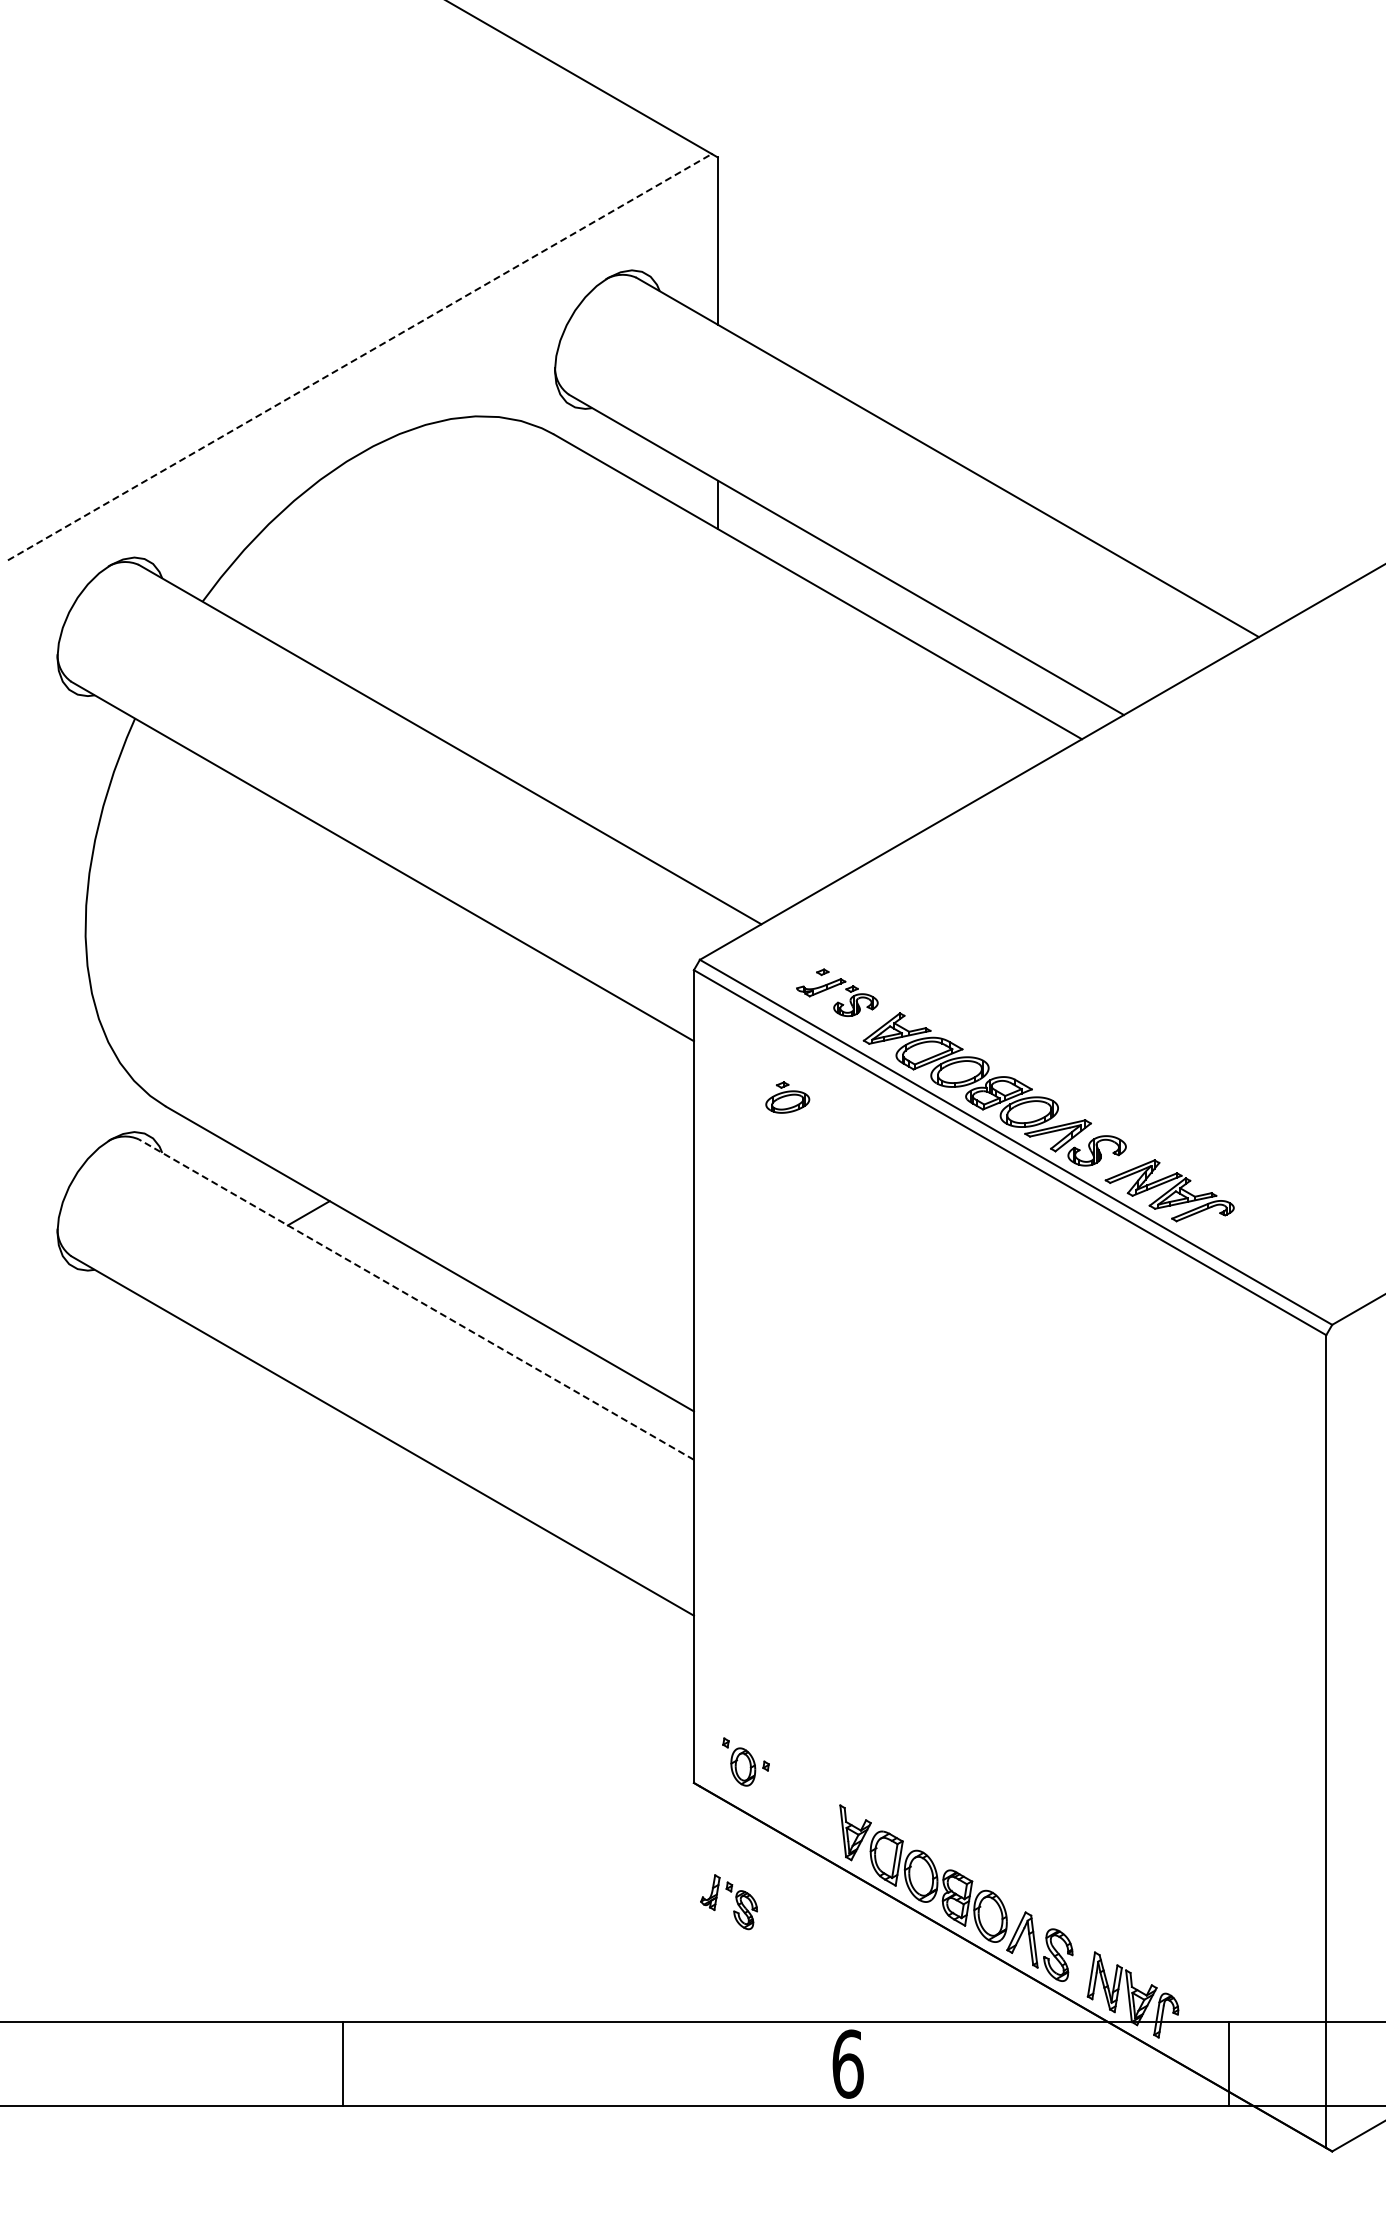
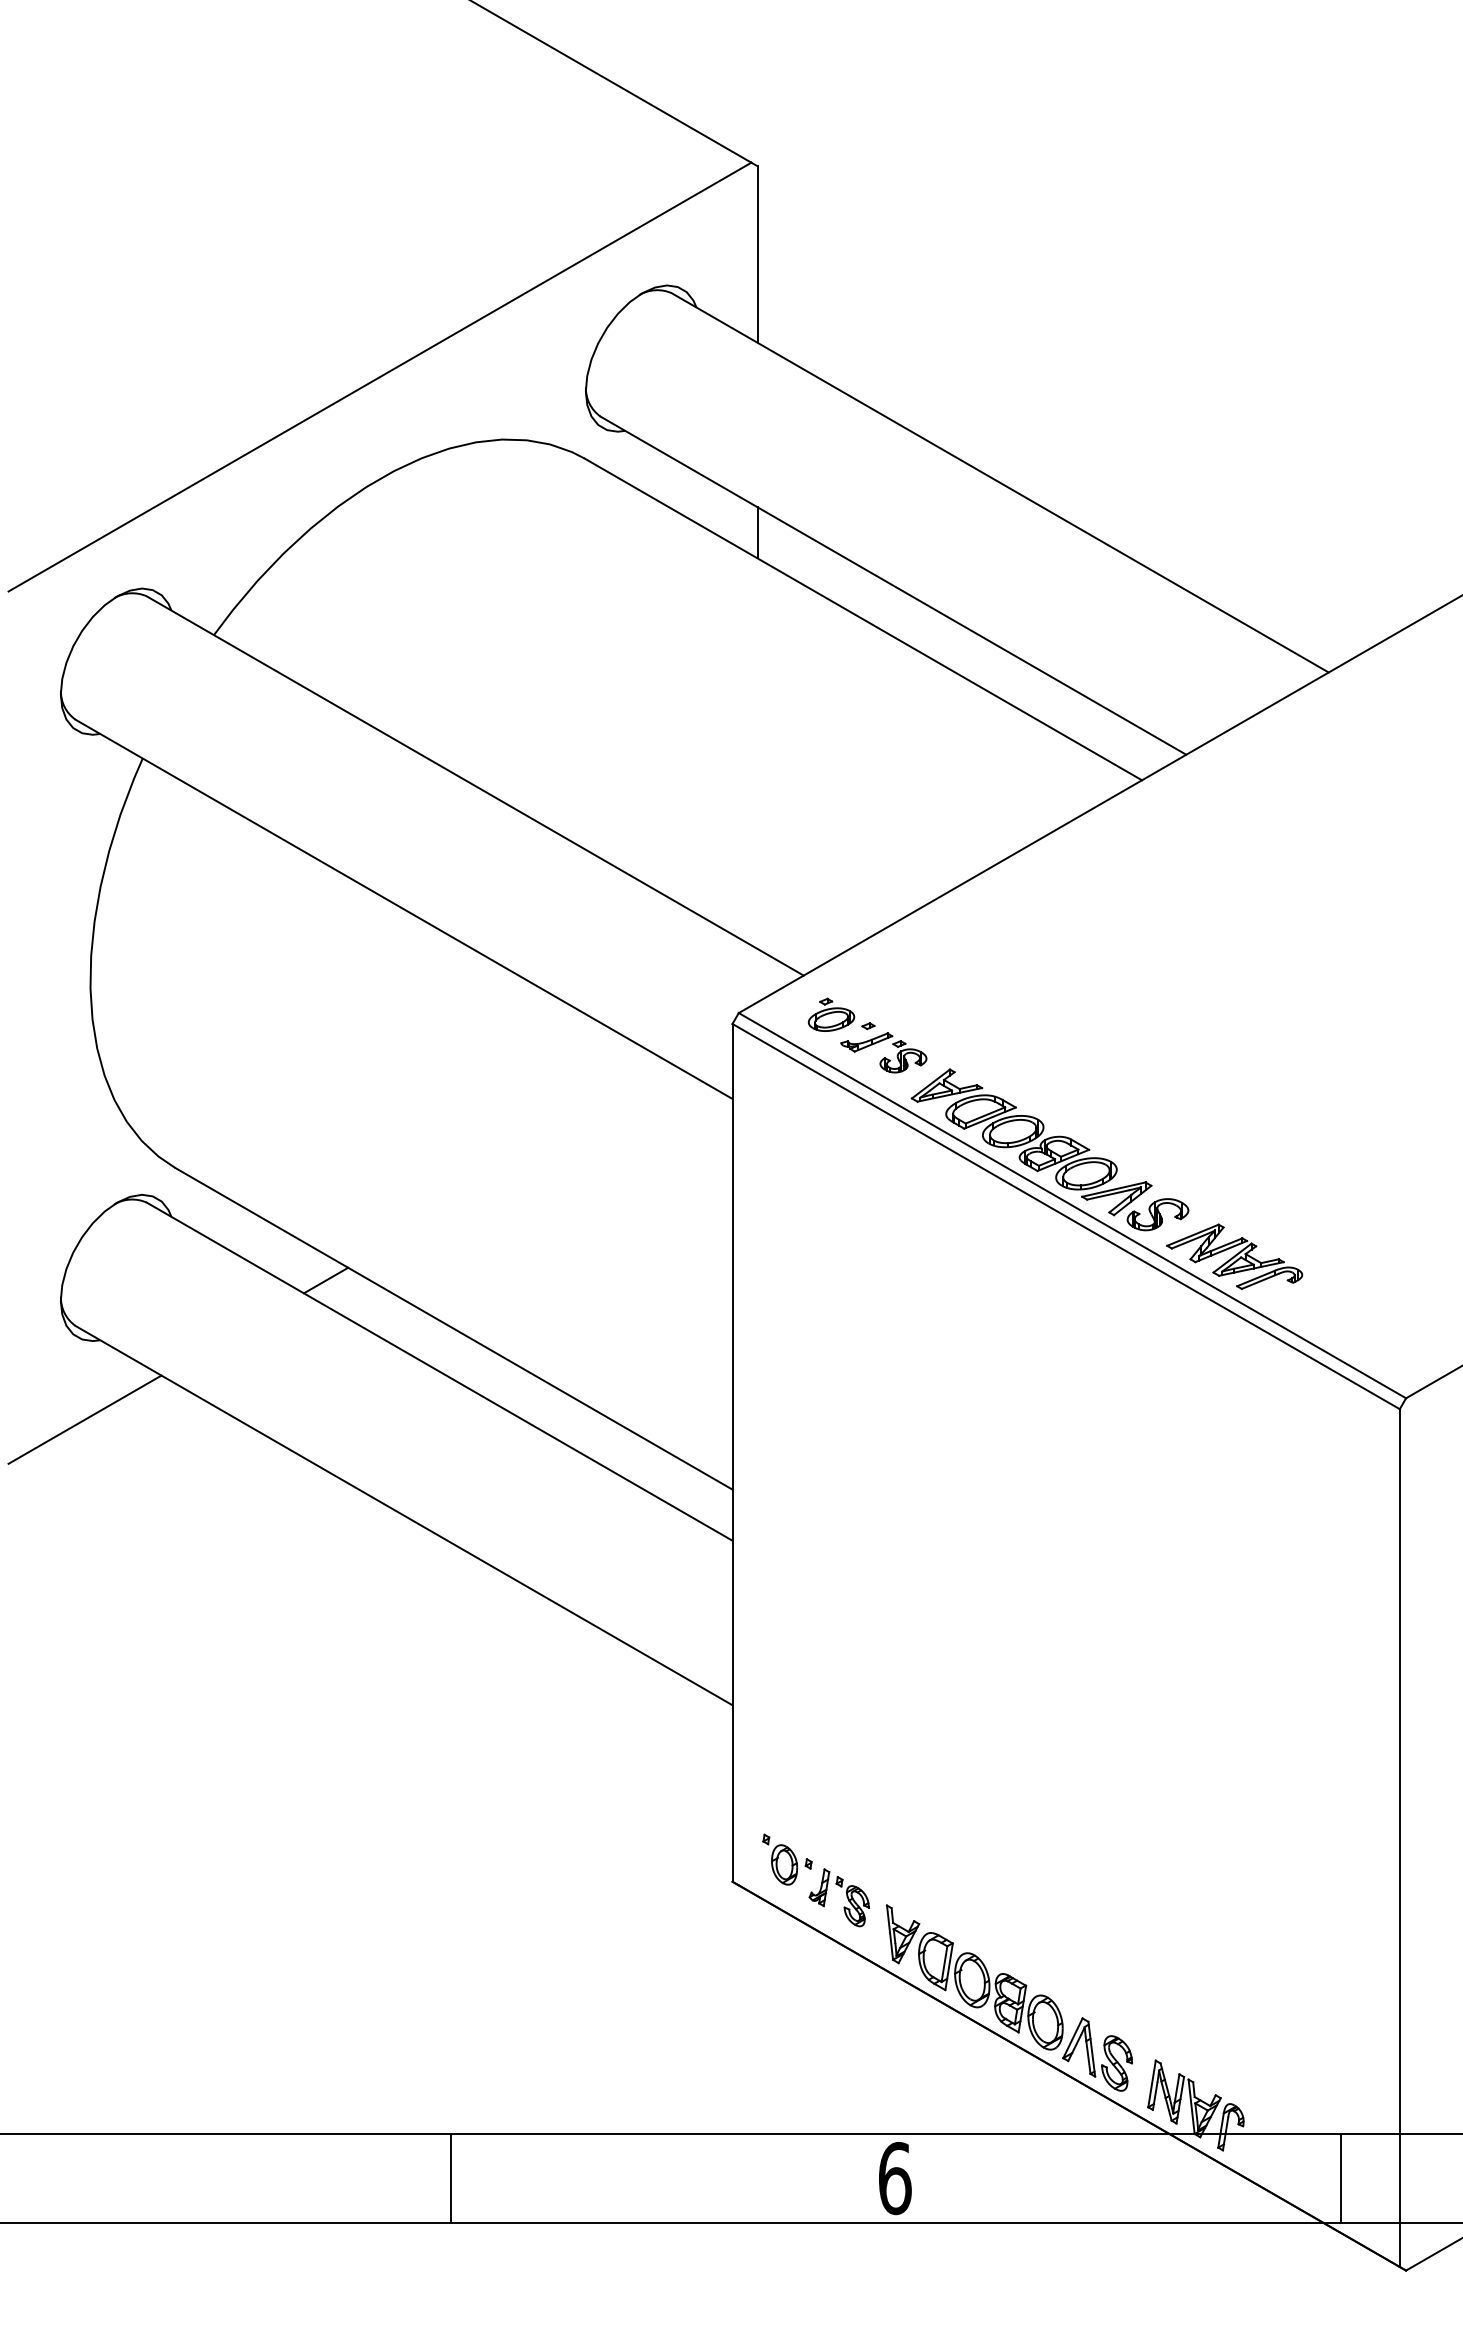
line: (360, 356) -> (380, 376), dashed -> solid
part: (787, 1097) -> (831, 1014), moved
line: (416, 1299) -> (439, 1371), dashed -> solid
line: (79, 1344) -> (84, 1419), added
part: (735, 1900) -> (846, 1896), moved
line: (342, 2063) -> (450, 2177), moved
line: (1228, 2063) -> (1340, 2177), moved

